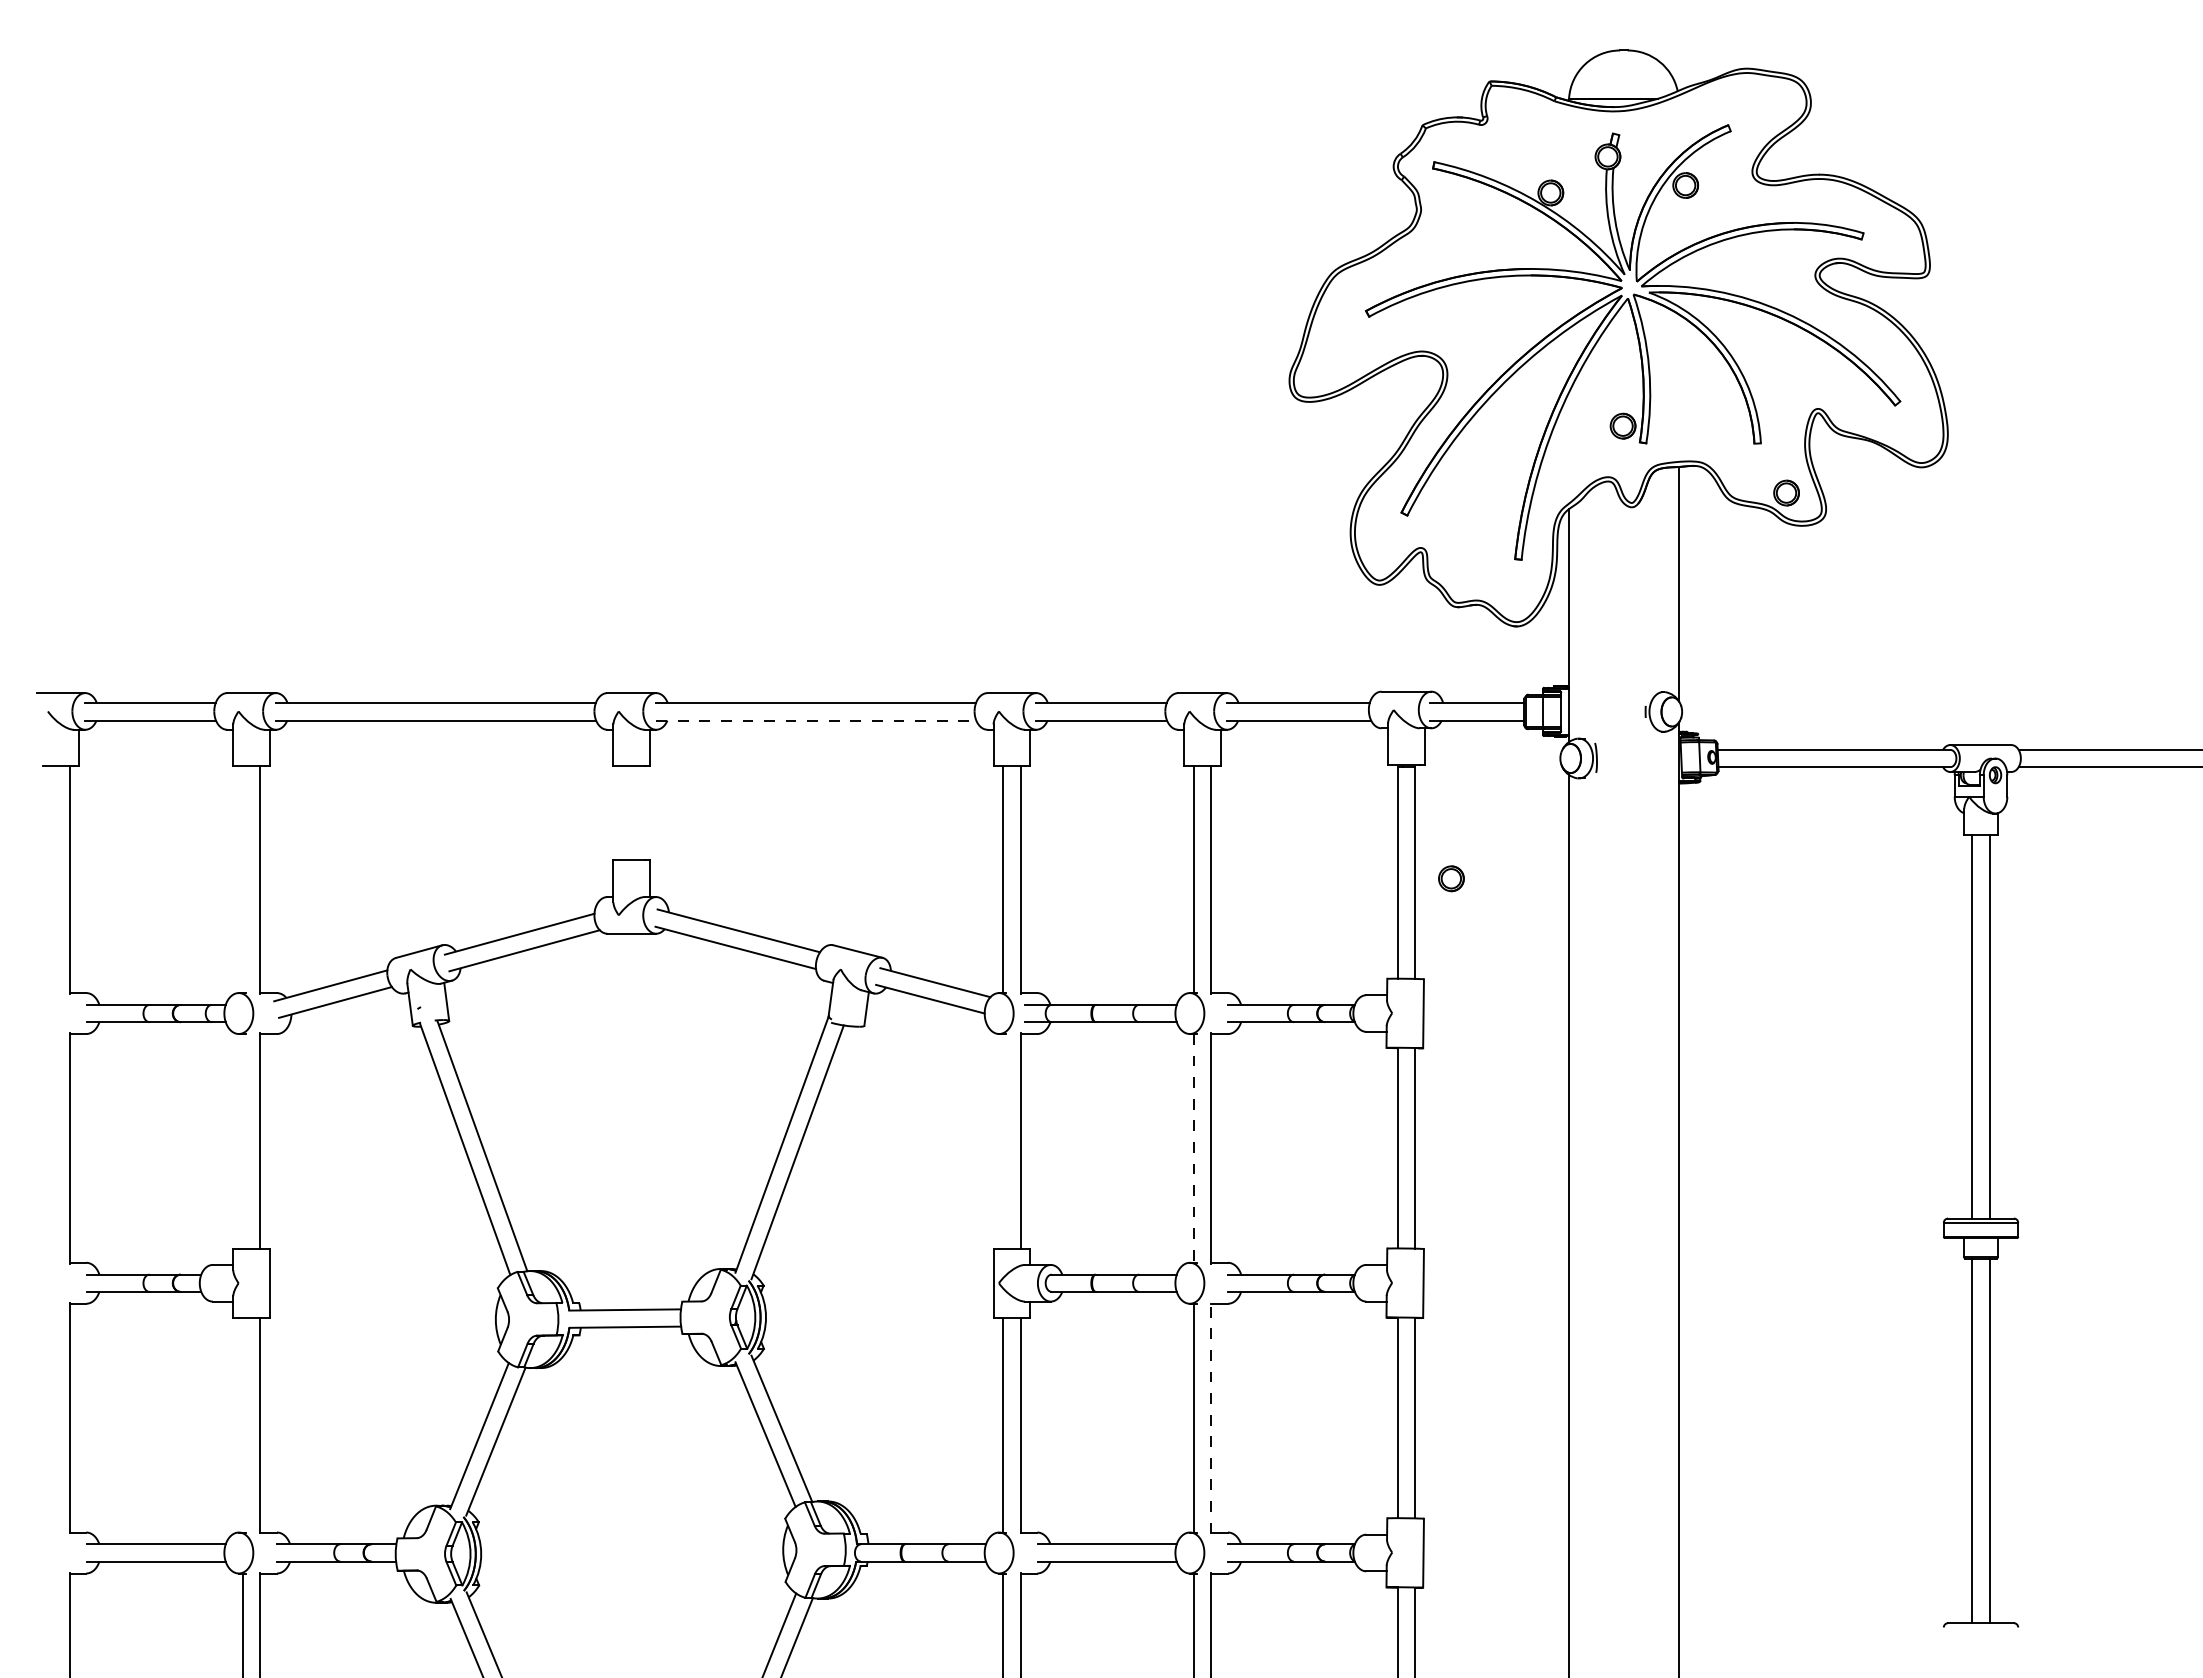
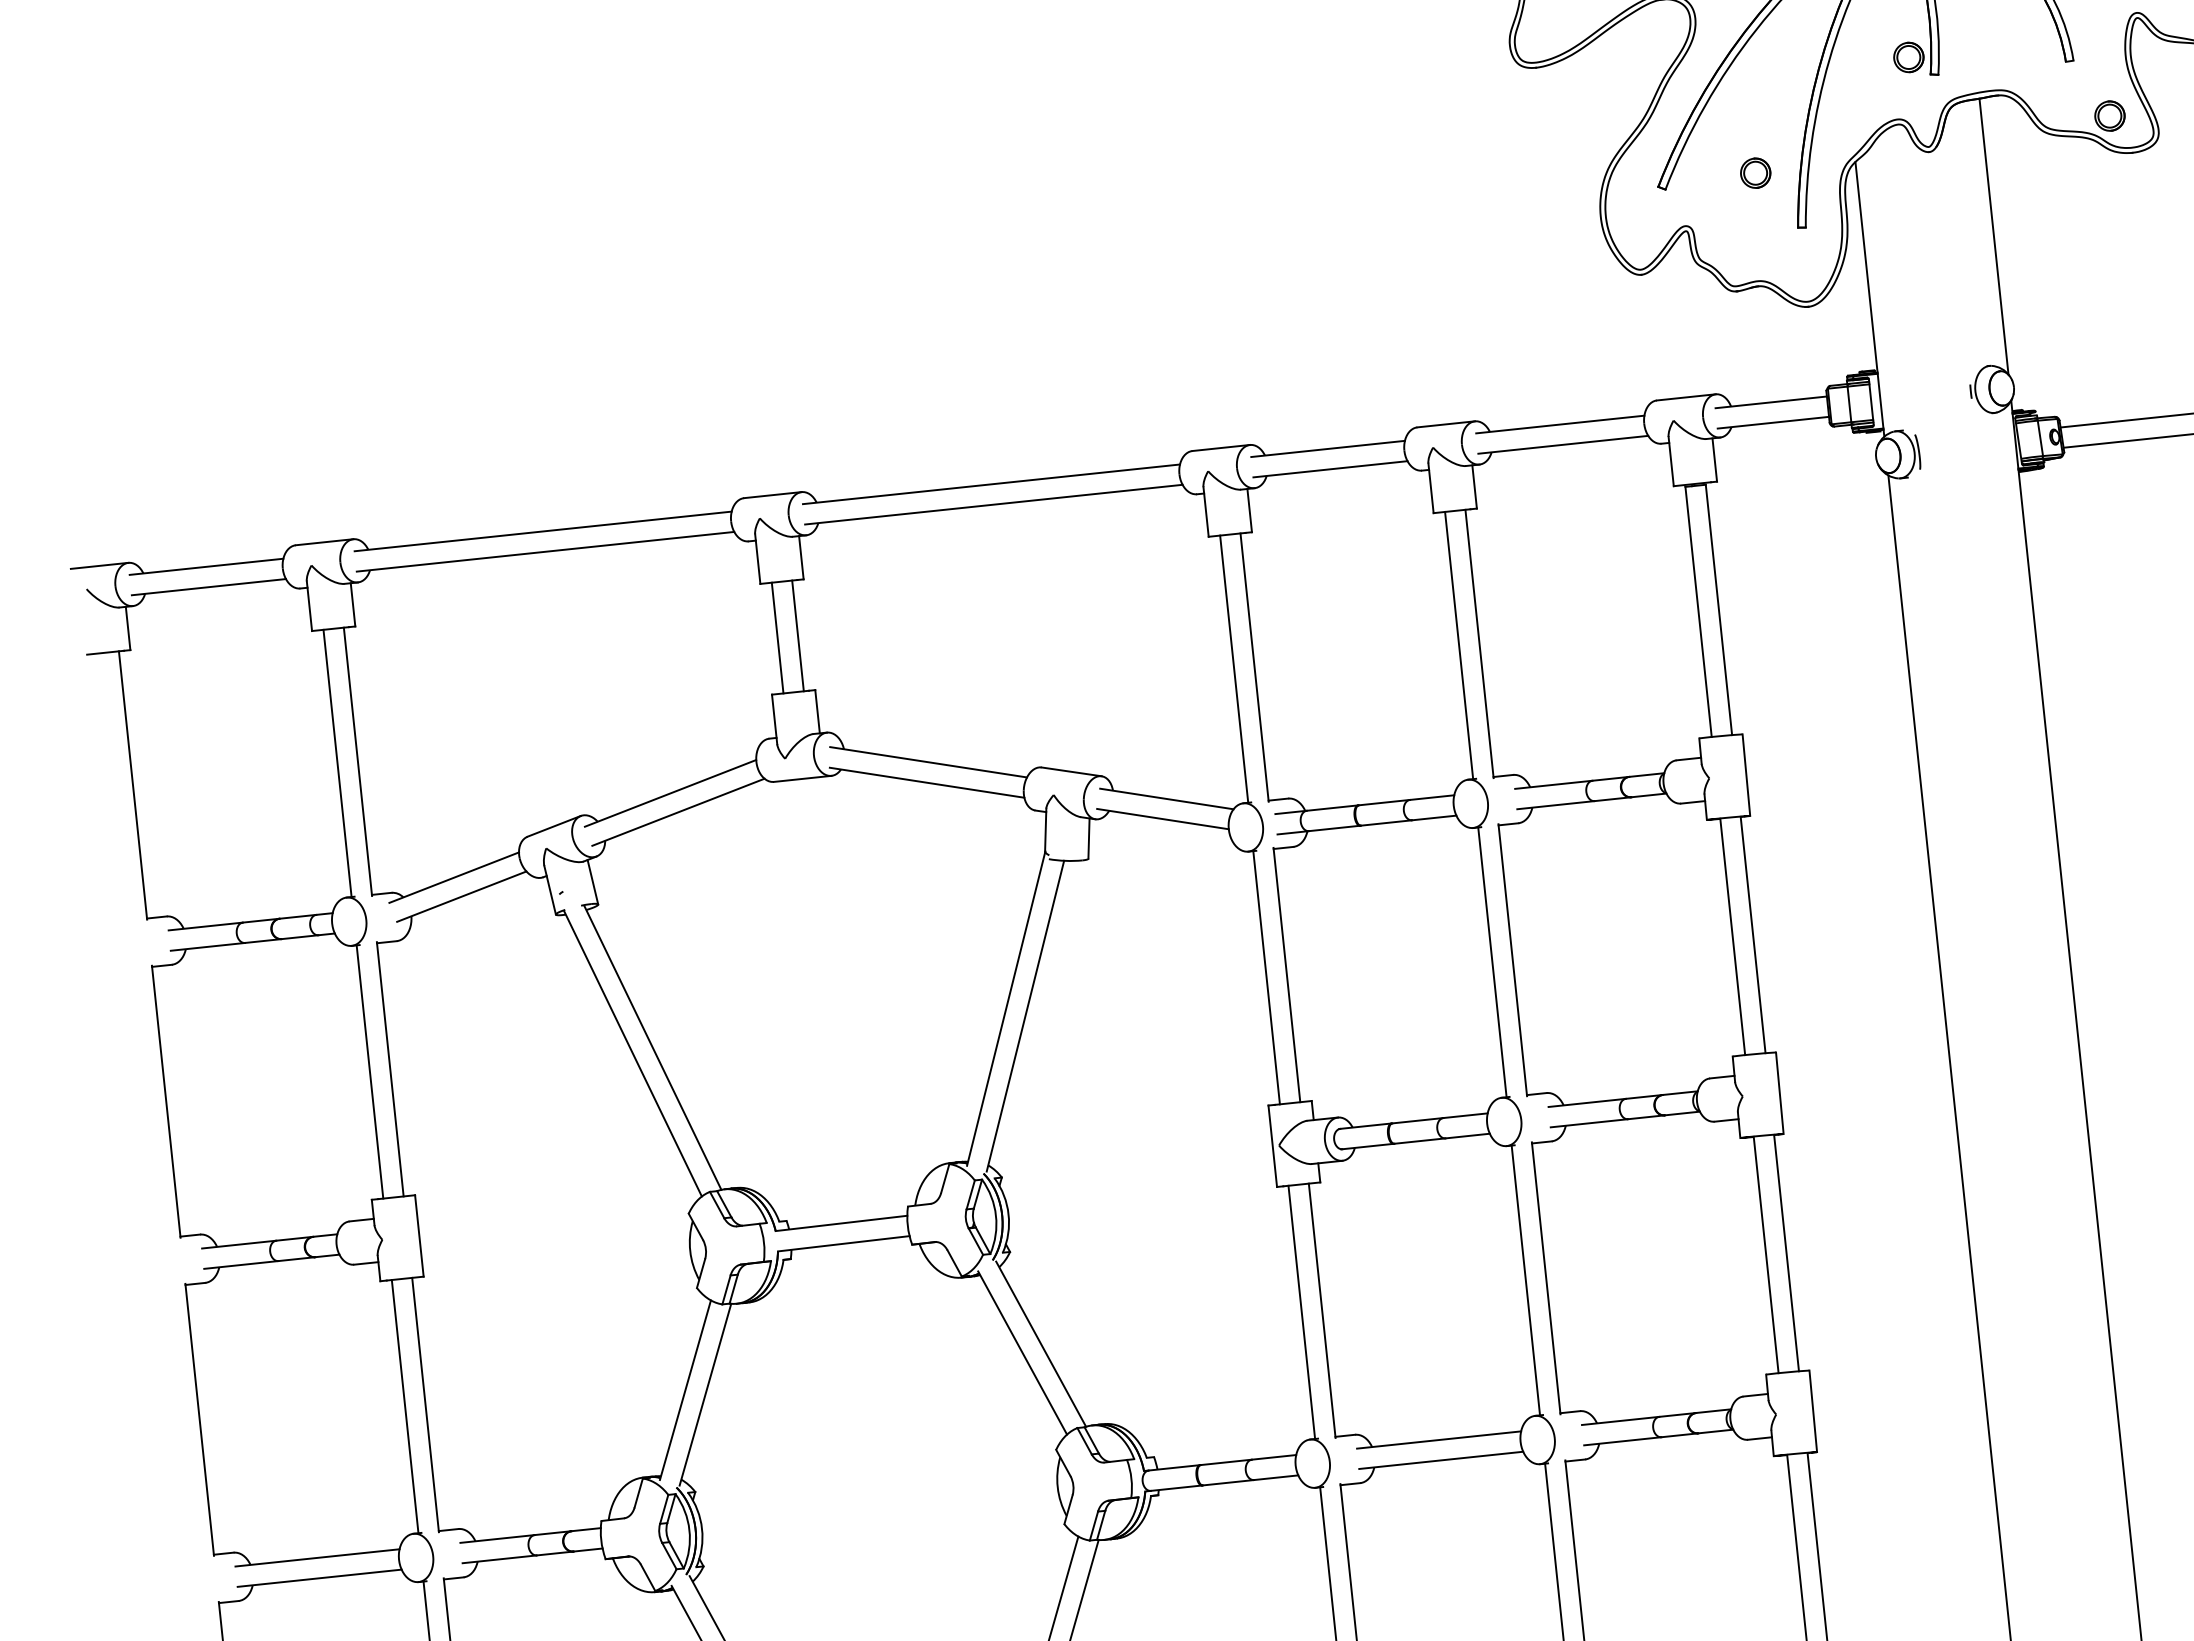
line: (816, 720) -> (994, 504), dashed -> solid
line: (623, 813) -> (778, 638), added
line: (640, 813) -> (798, 636), added
part: (1451, 878) -> (1755, 172), moved
line: (243, 879) -> (338, 763), added
line: (243, 1141) -> (370, 1072), added
line: (1003, 1141) -> (1266, 977), added
line: (1194, 1148) -> (1492, 962), dashed -> solid
line: (1211, 1417) -> (1546, 1277), dashed -> solid
line: (243, 1424) -> (405, 1405), added

